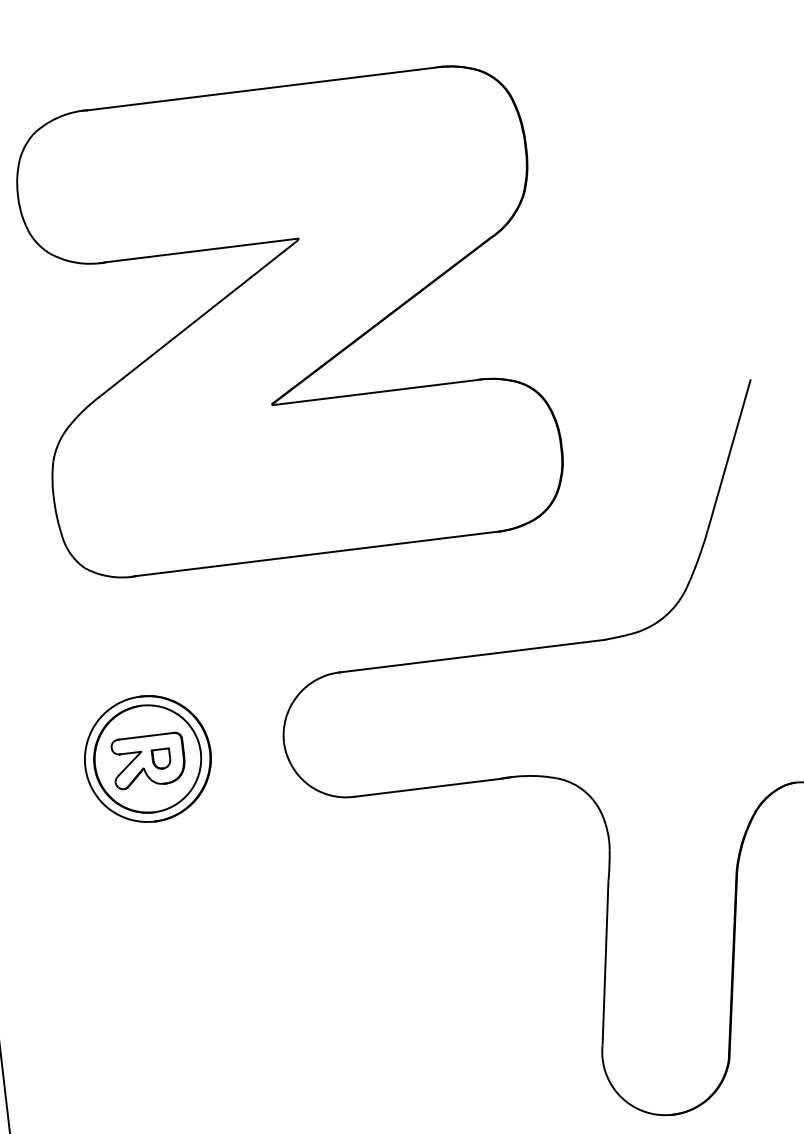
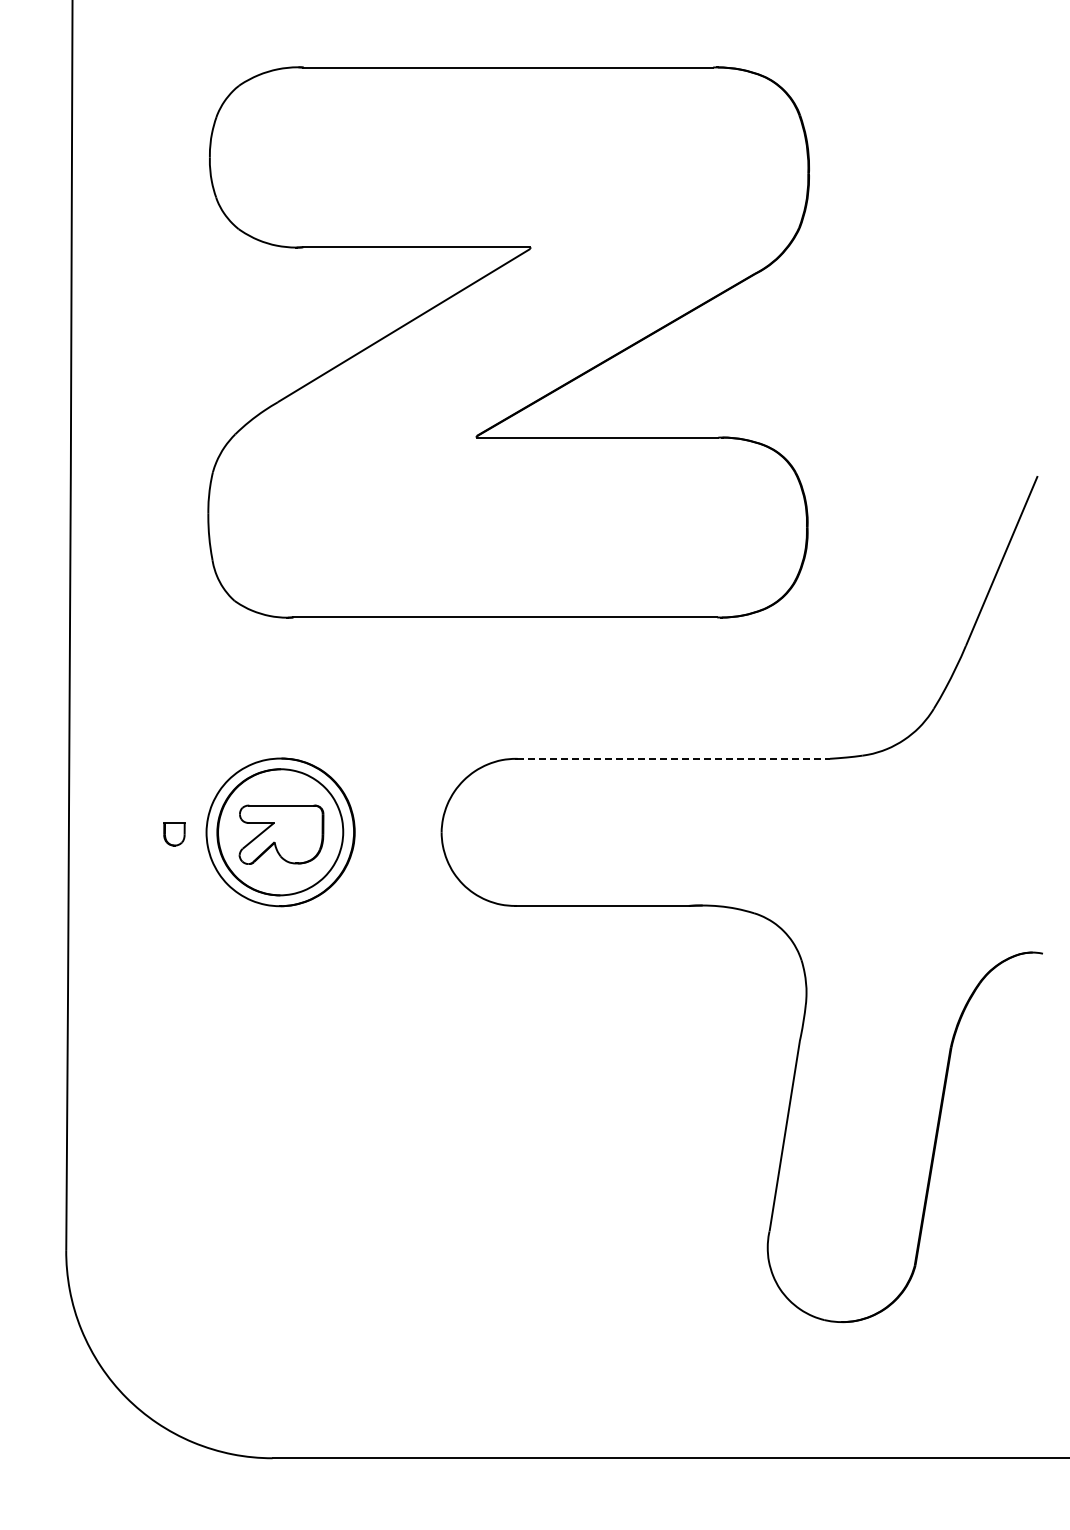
line: (472, 655) -> (673, 758), solid -> dashed
part: (161, 759) -> (174, 834), moved

